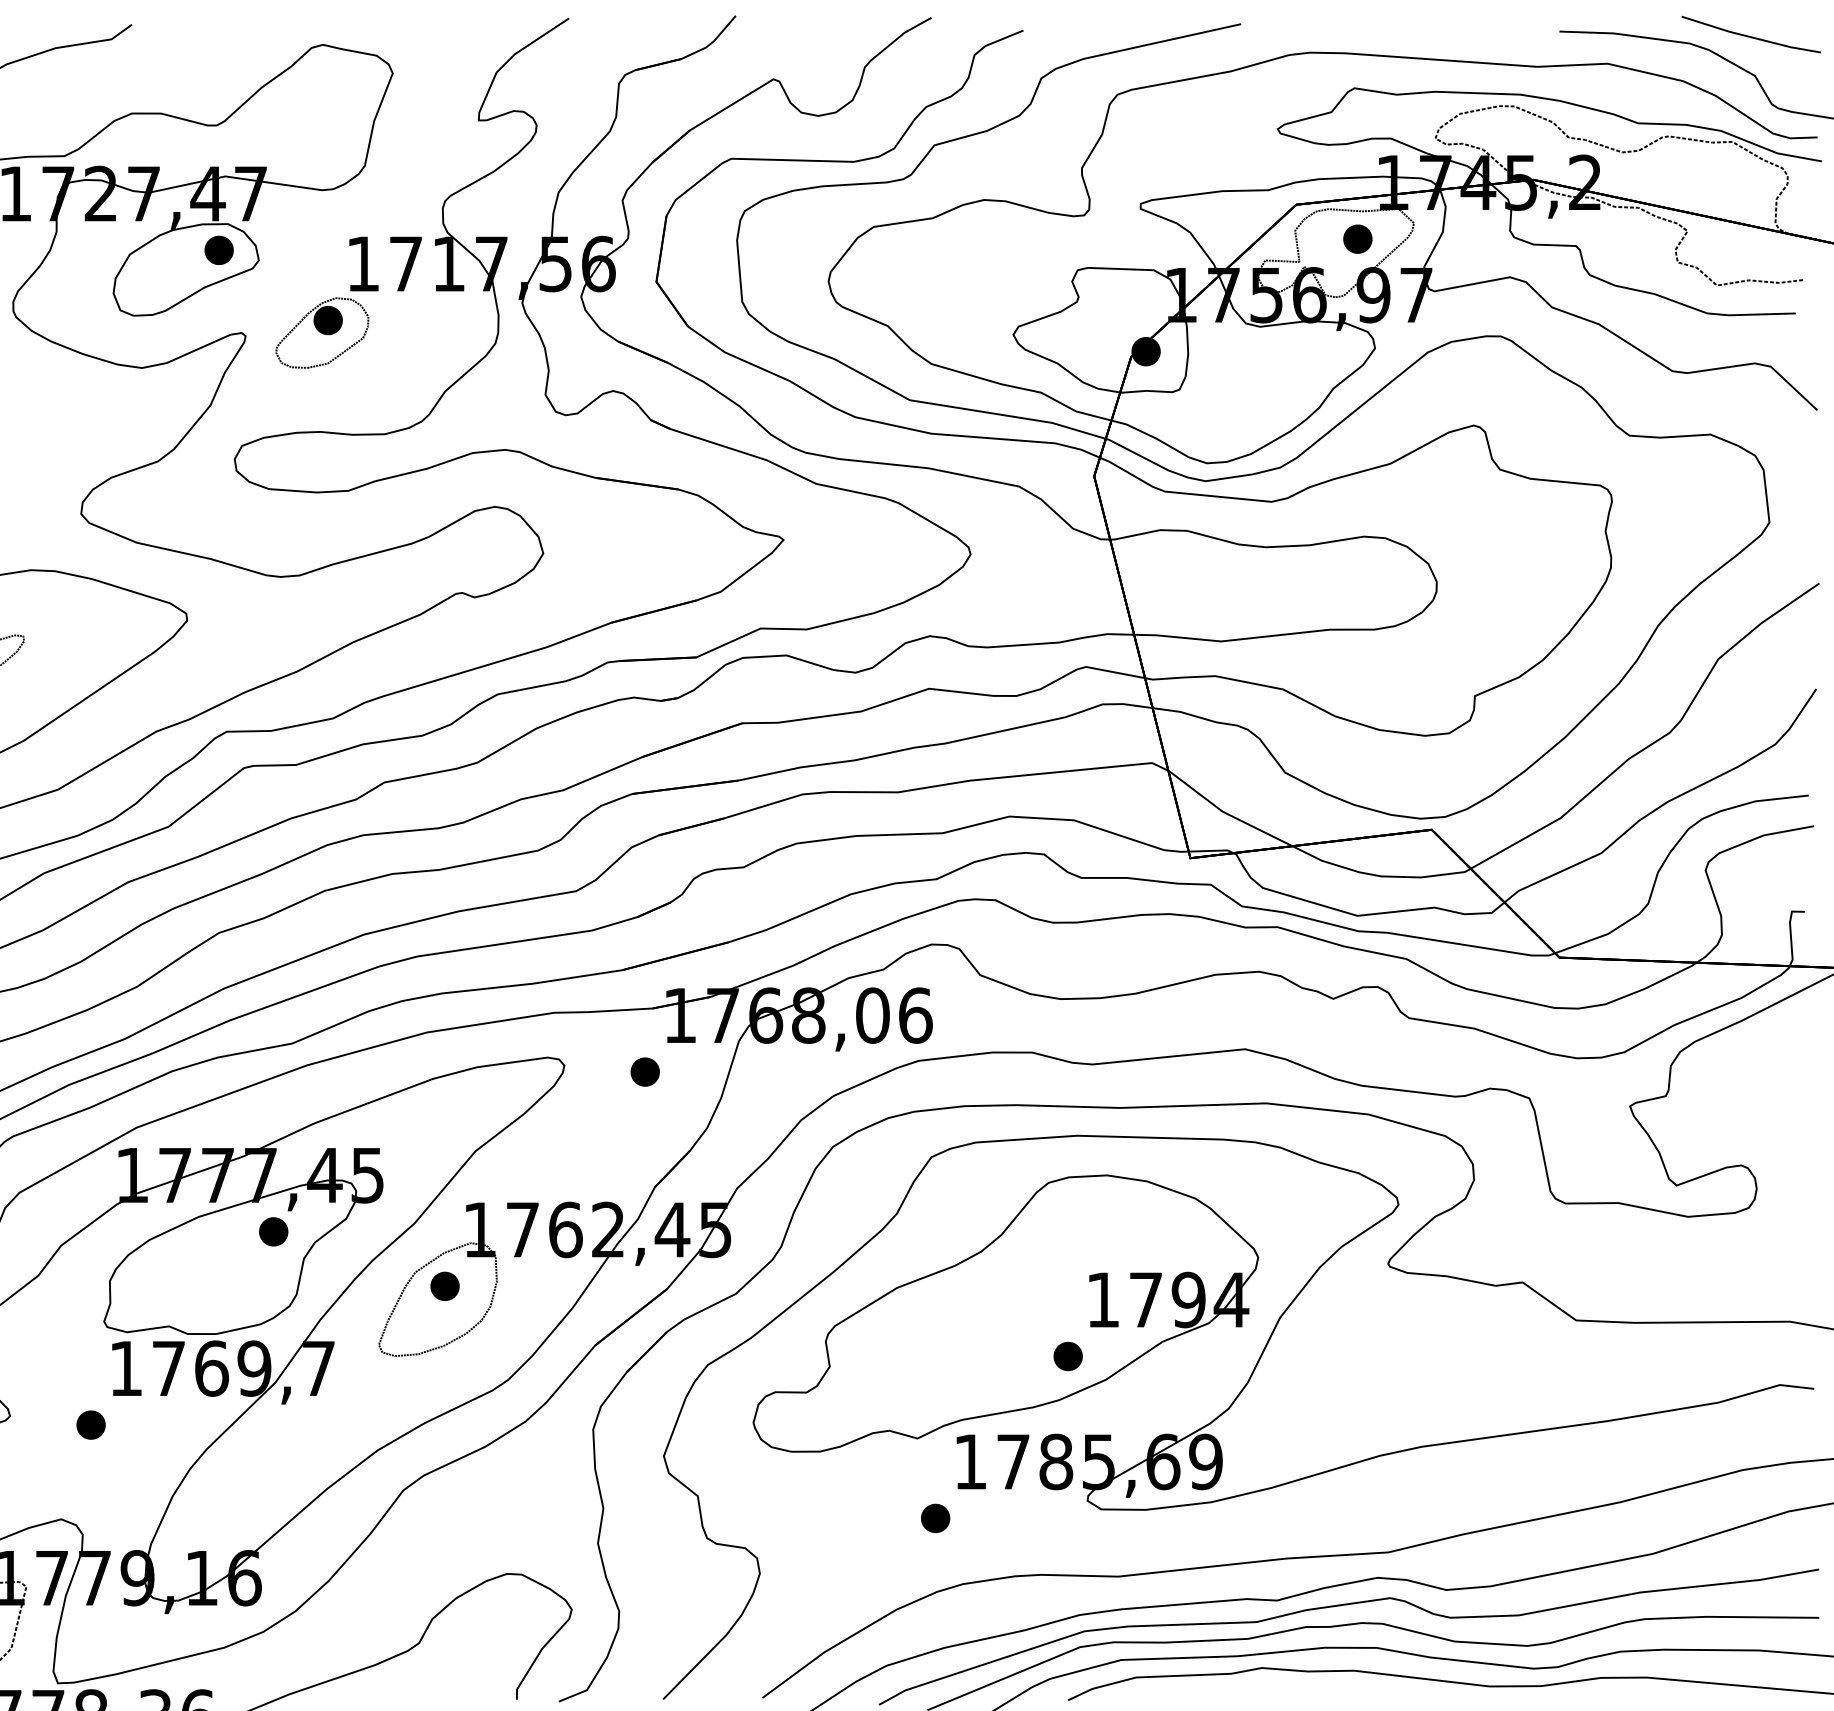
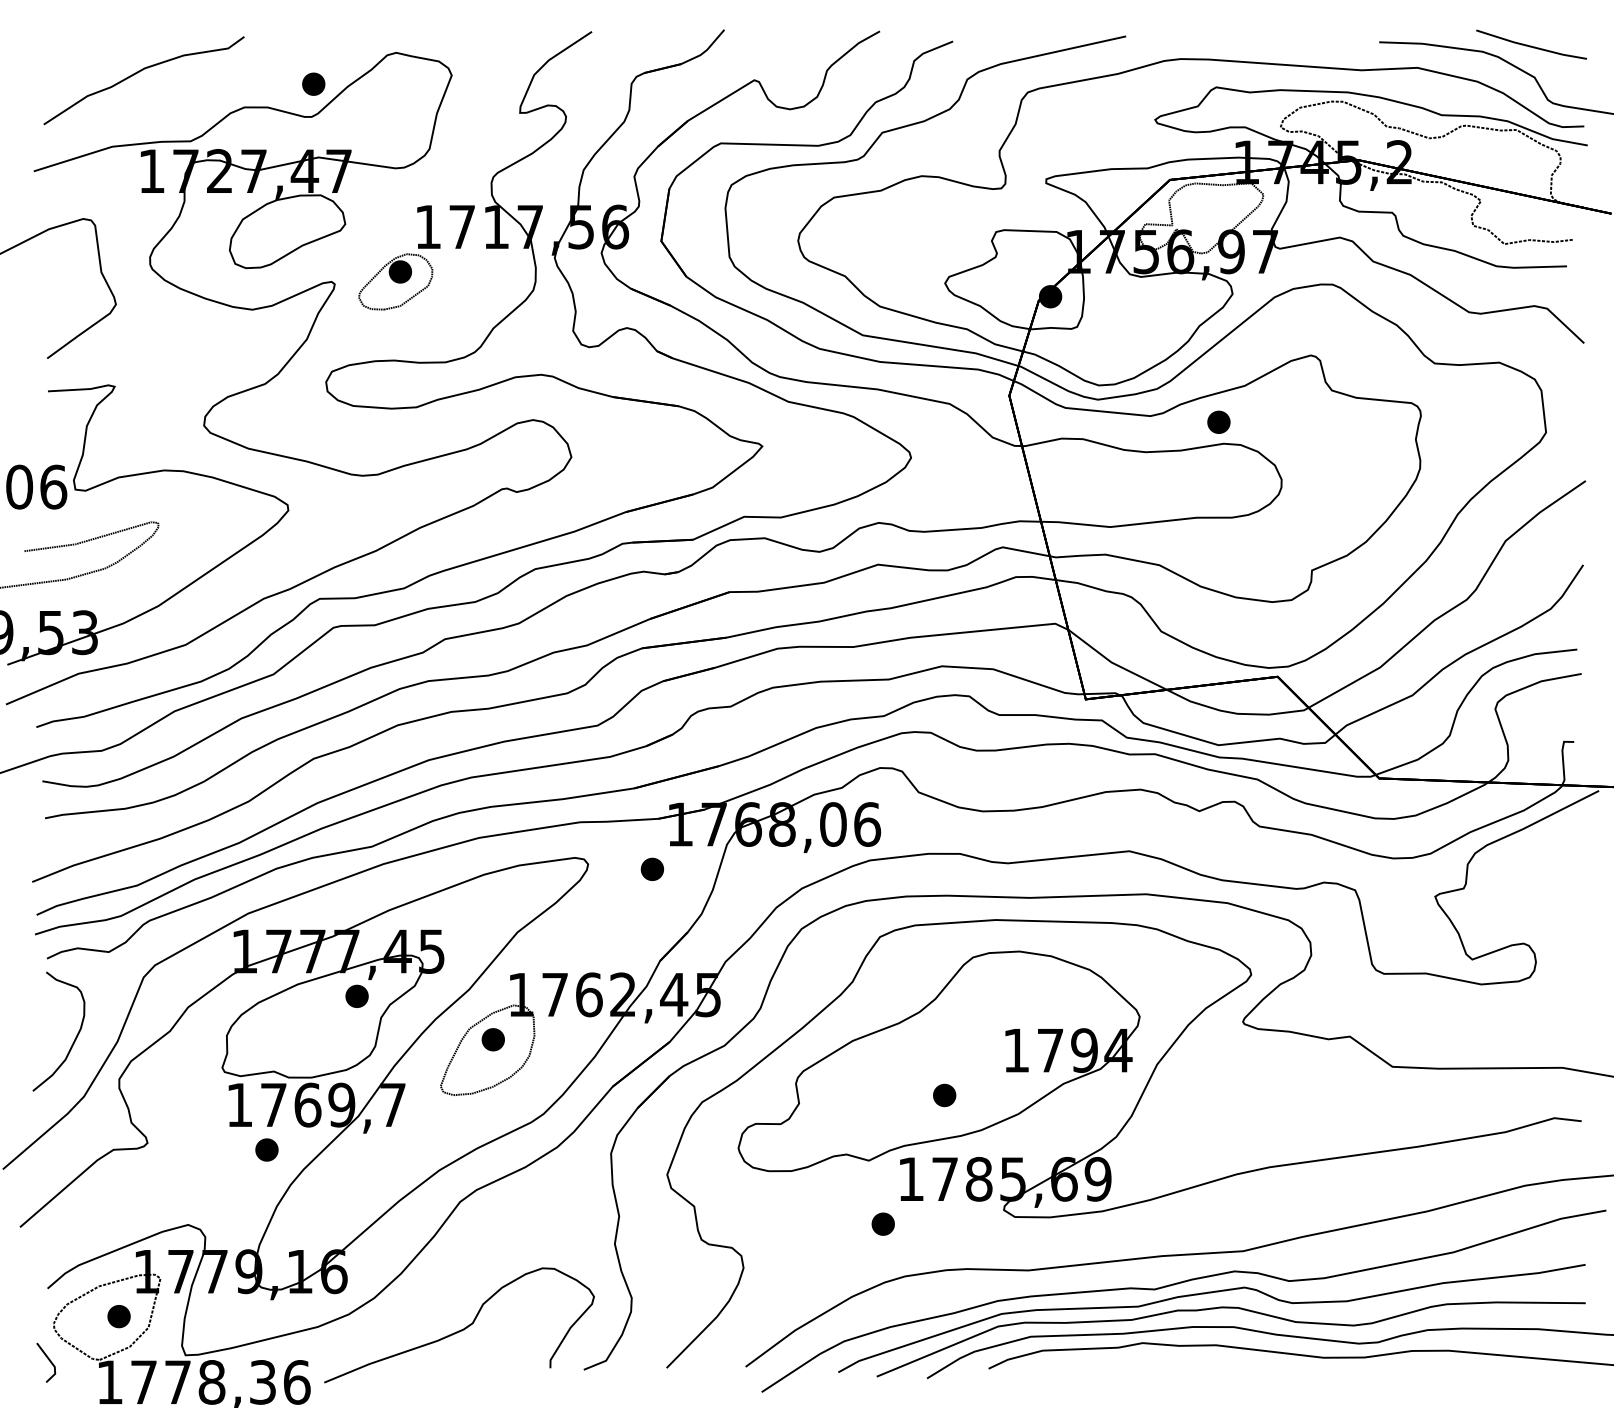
part: (1357, 238) -> (1218, 421), moved
part: (218, 249) -> (313, 83), moved
part: (1067, 1356) -> (944, 1095), moved
part: (90, 1424) -> (266, 1149), moved

